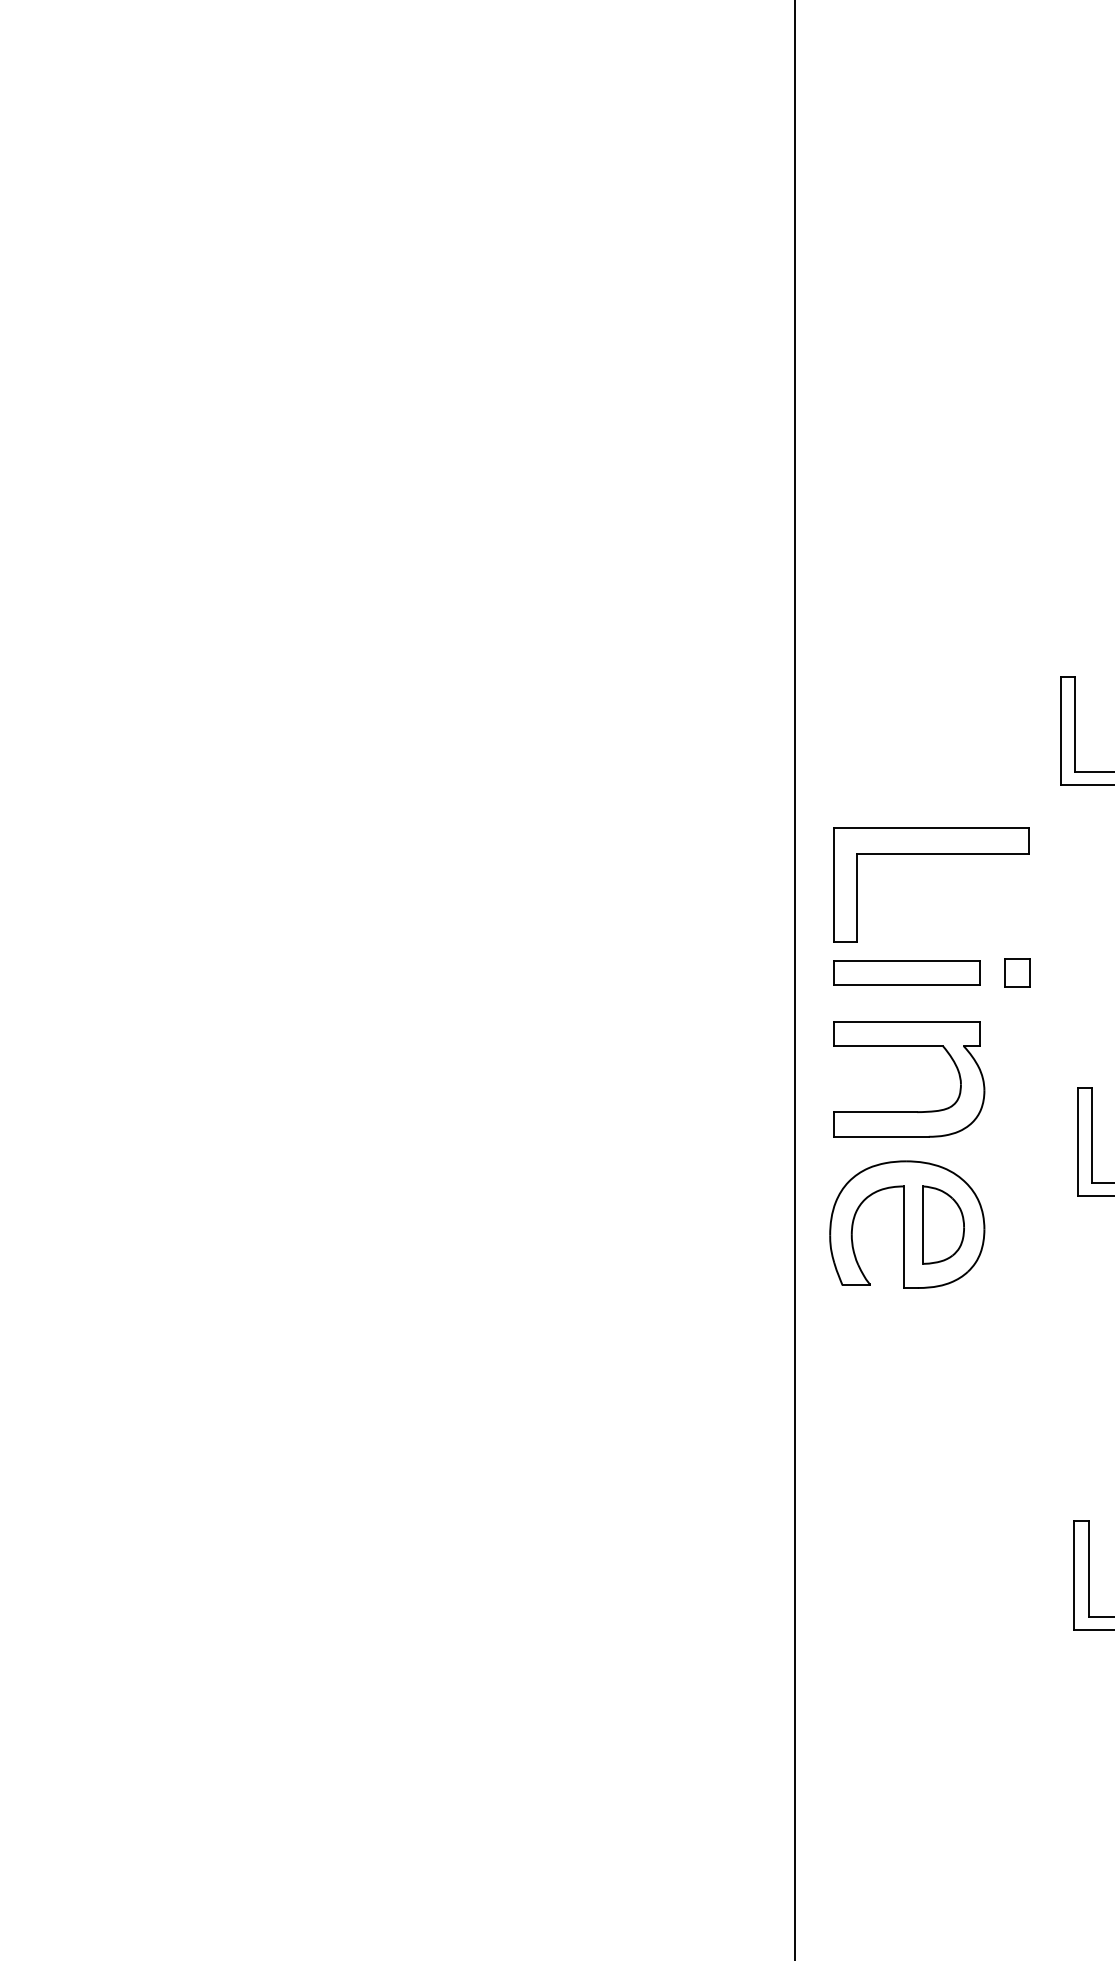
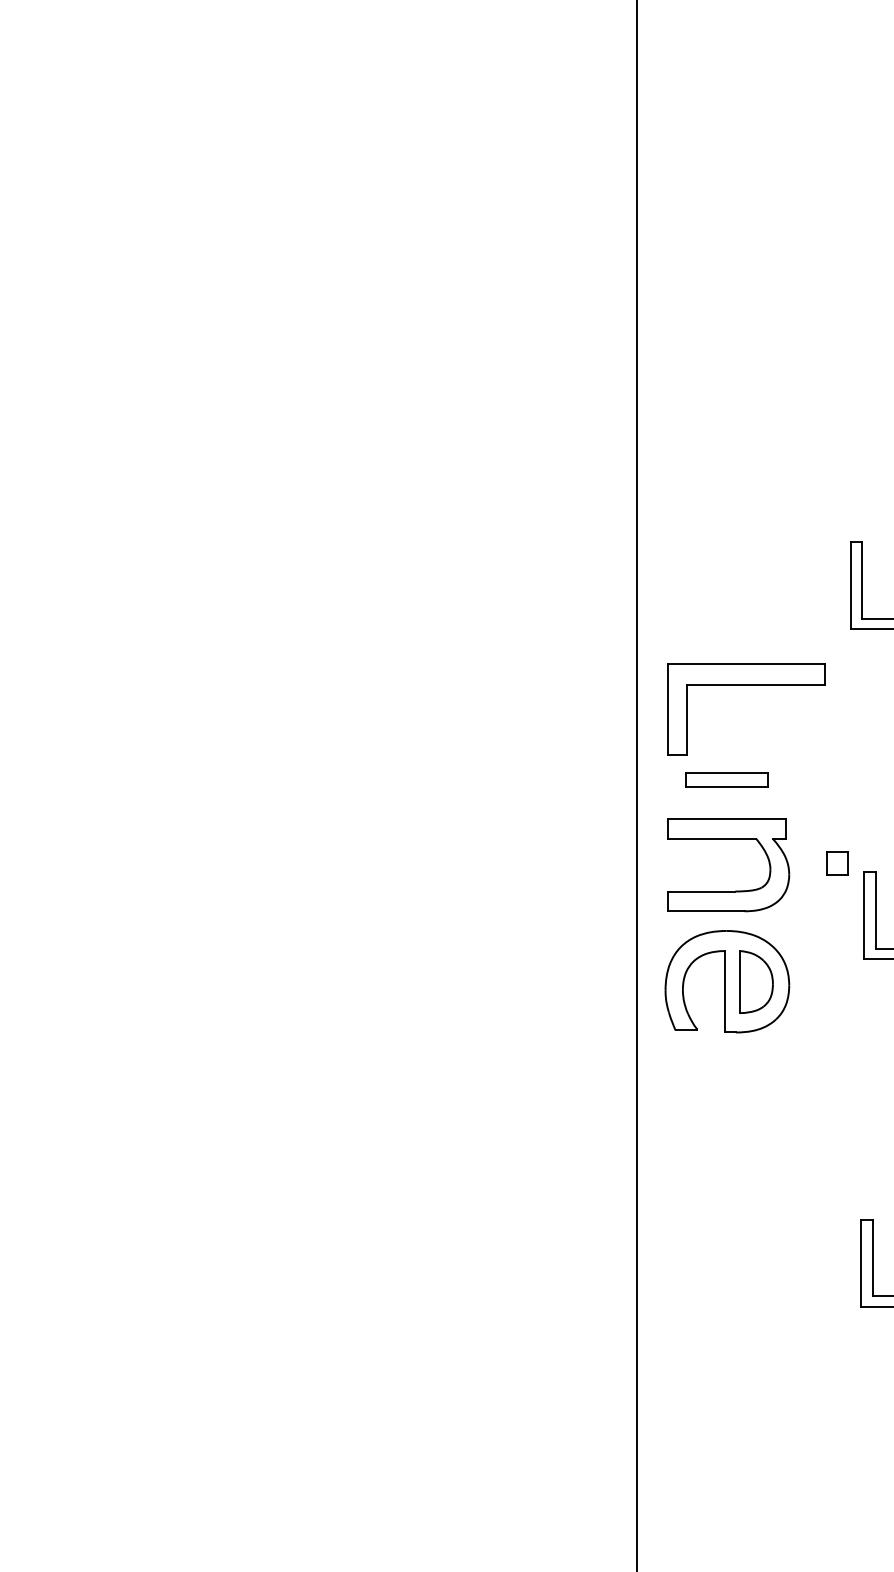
part: (906, 972) -> (726, 779), size x0.7
part: (1017, 972) -> (837, 862), moved

